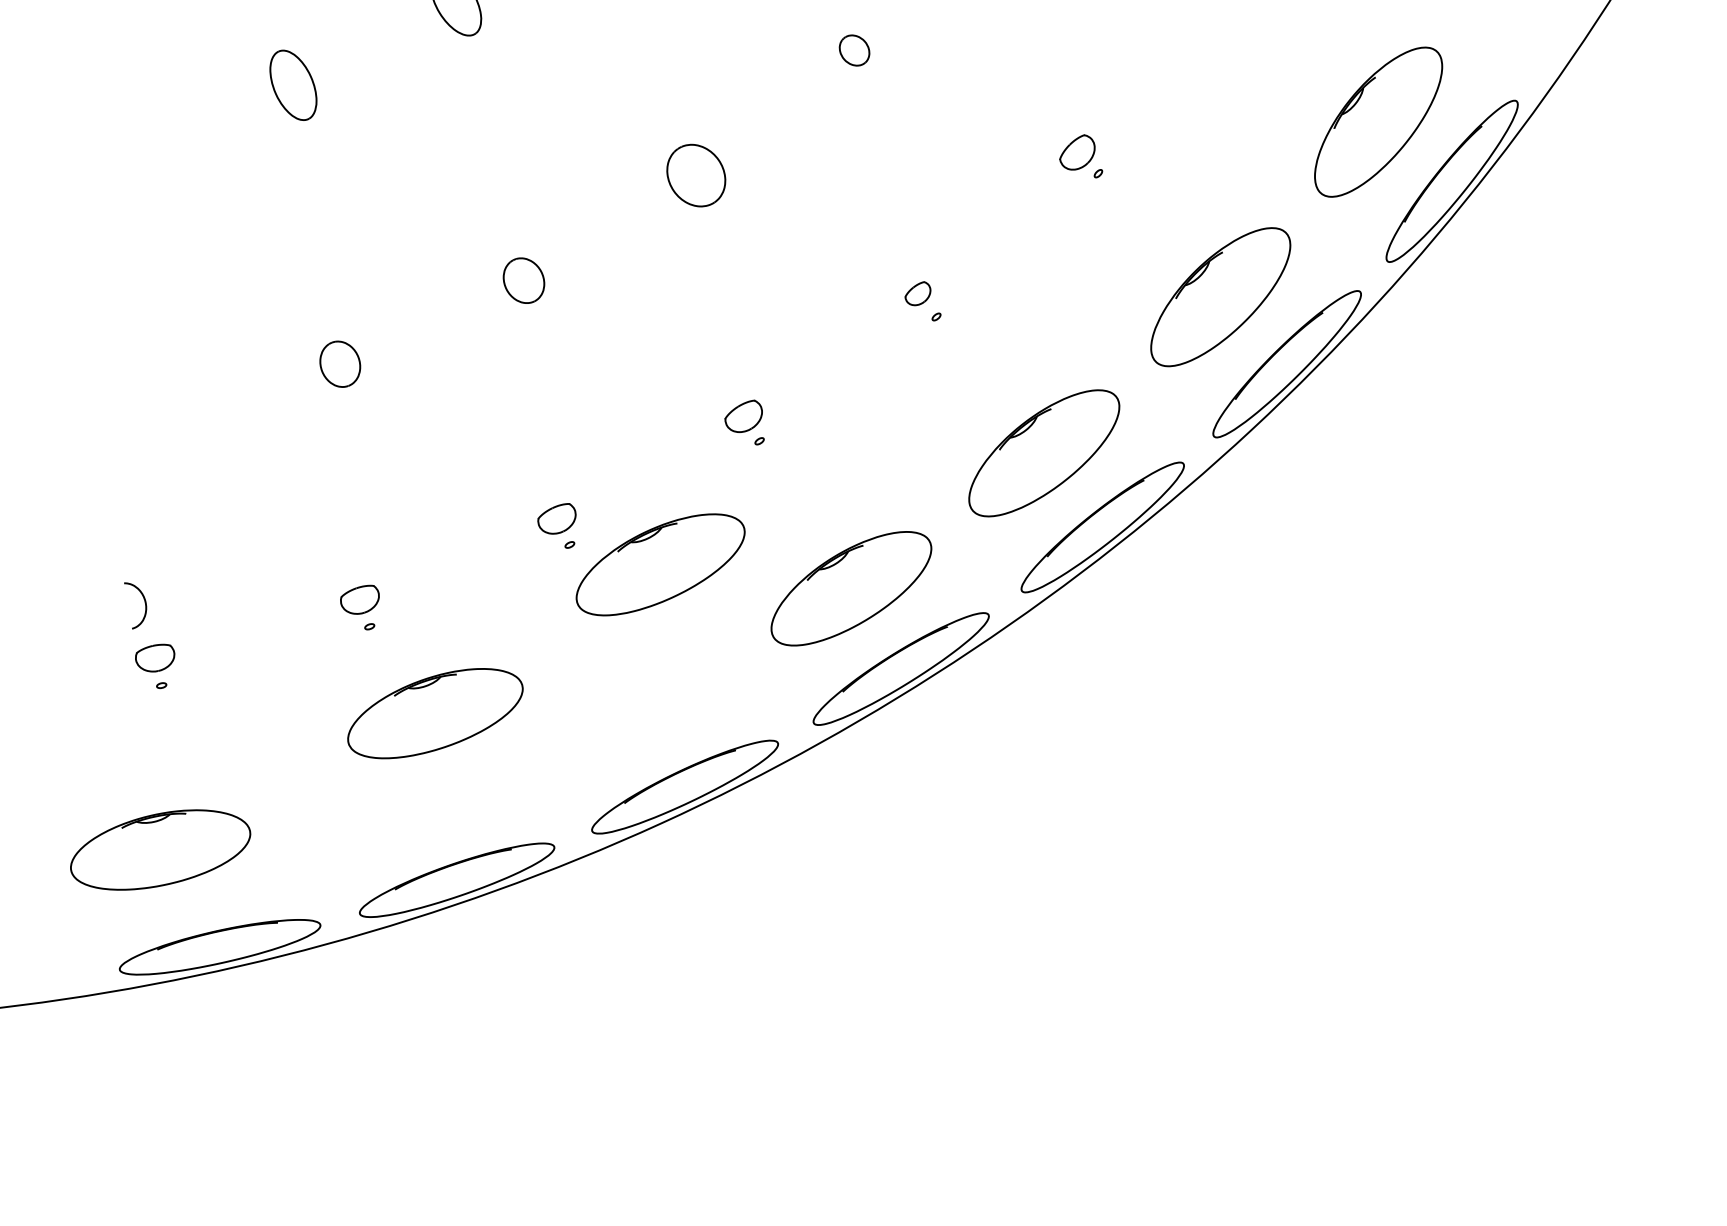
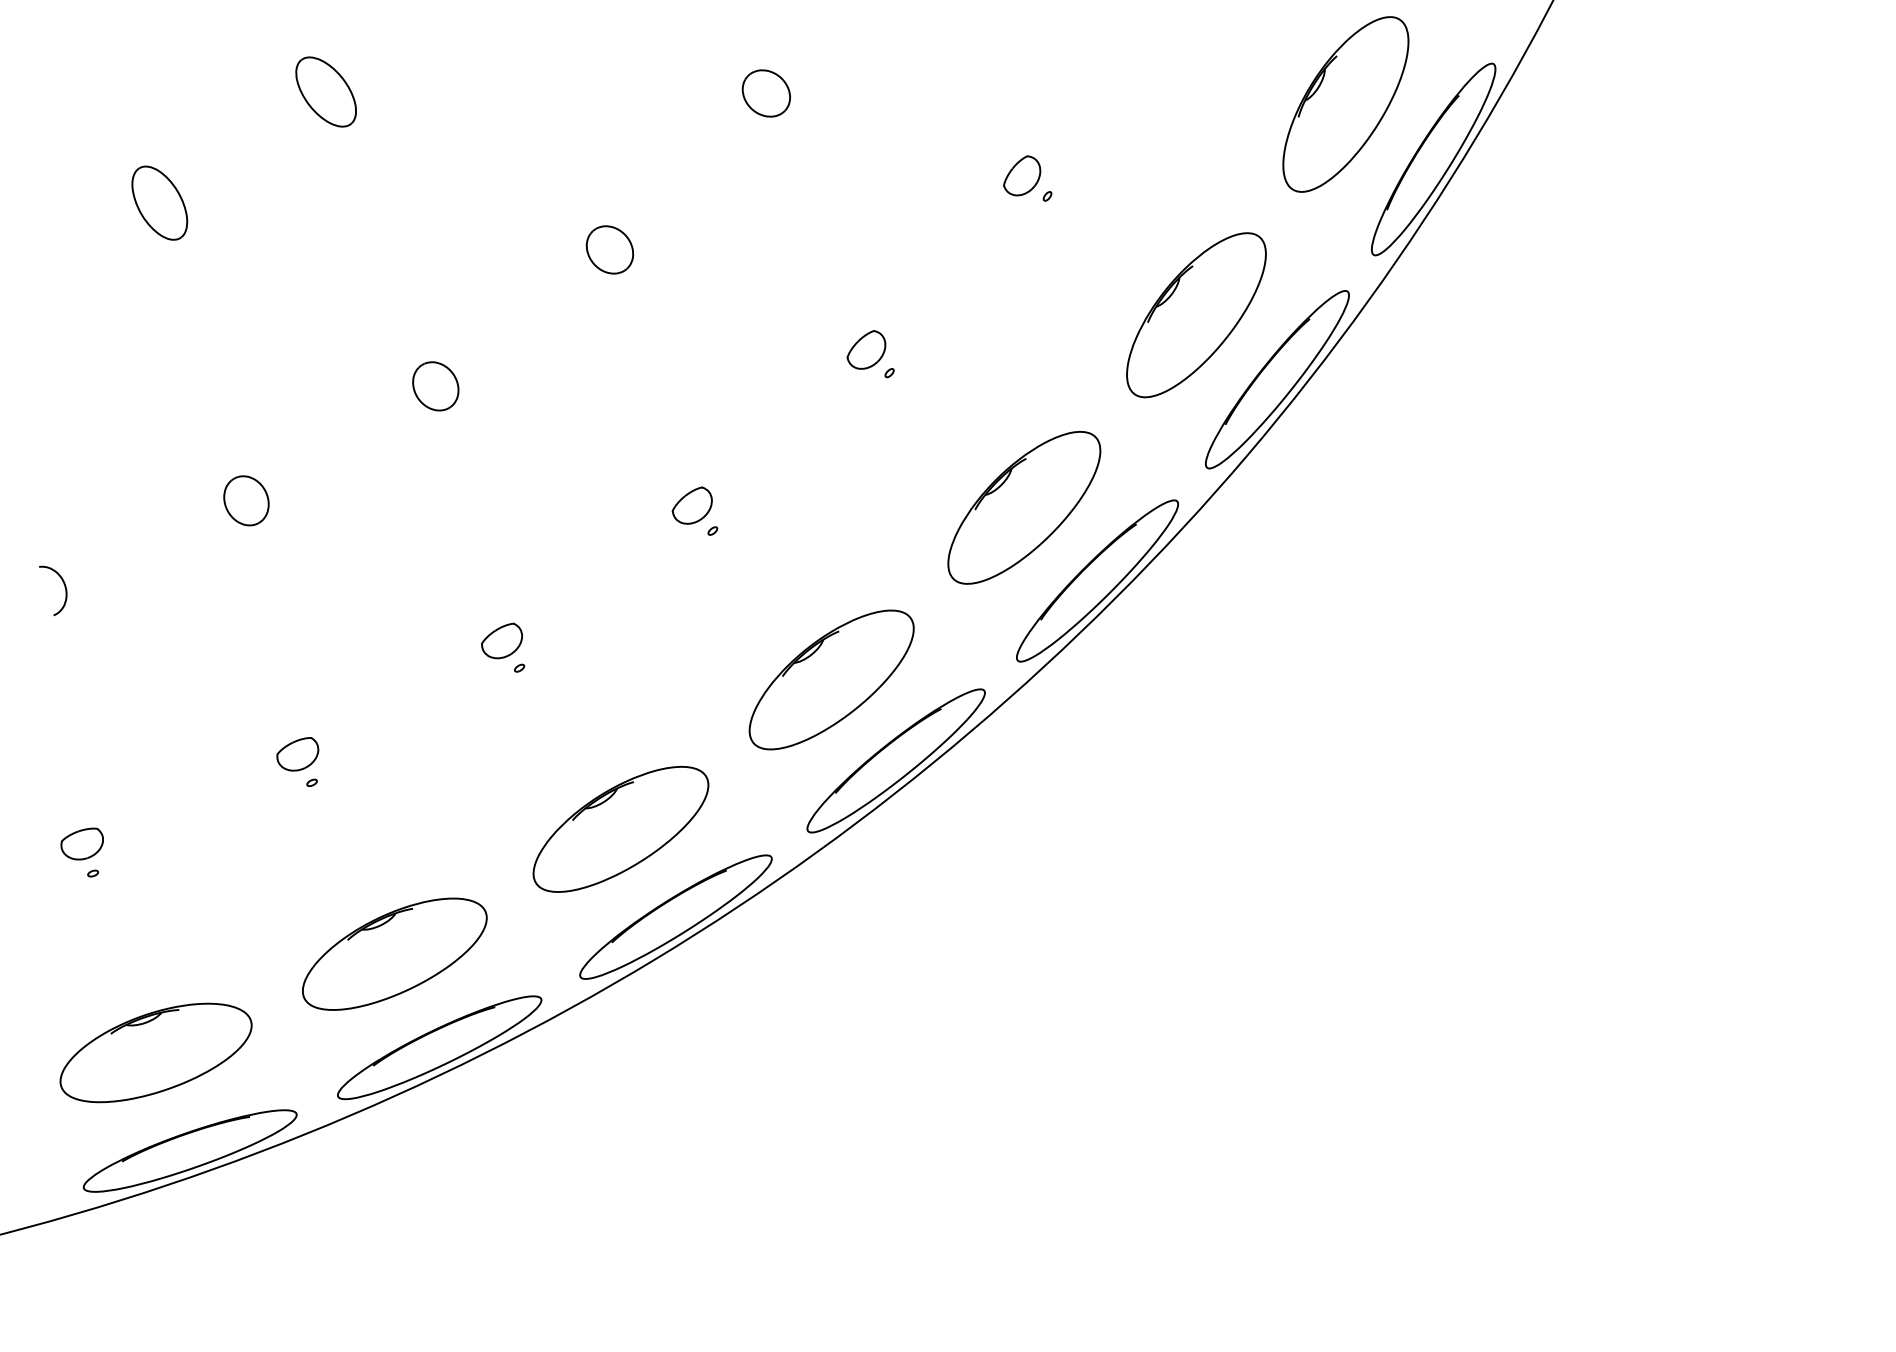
part: (853, 50) -> (765, 93), size x1.43
part: (695, 175) -> (609, 249), size x0.71
part: (918, 293) -> (866, 349), size x1.43
part: (660, 565) -> (620, 829), moved
curve: (144, 604) -> (64, 587), moved
part: (435, 713) -> (394, 953), moved
part: (160, 849) -> (155, 1052), moved

